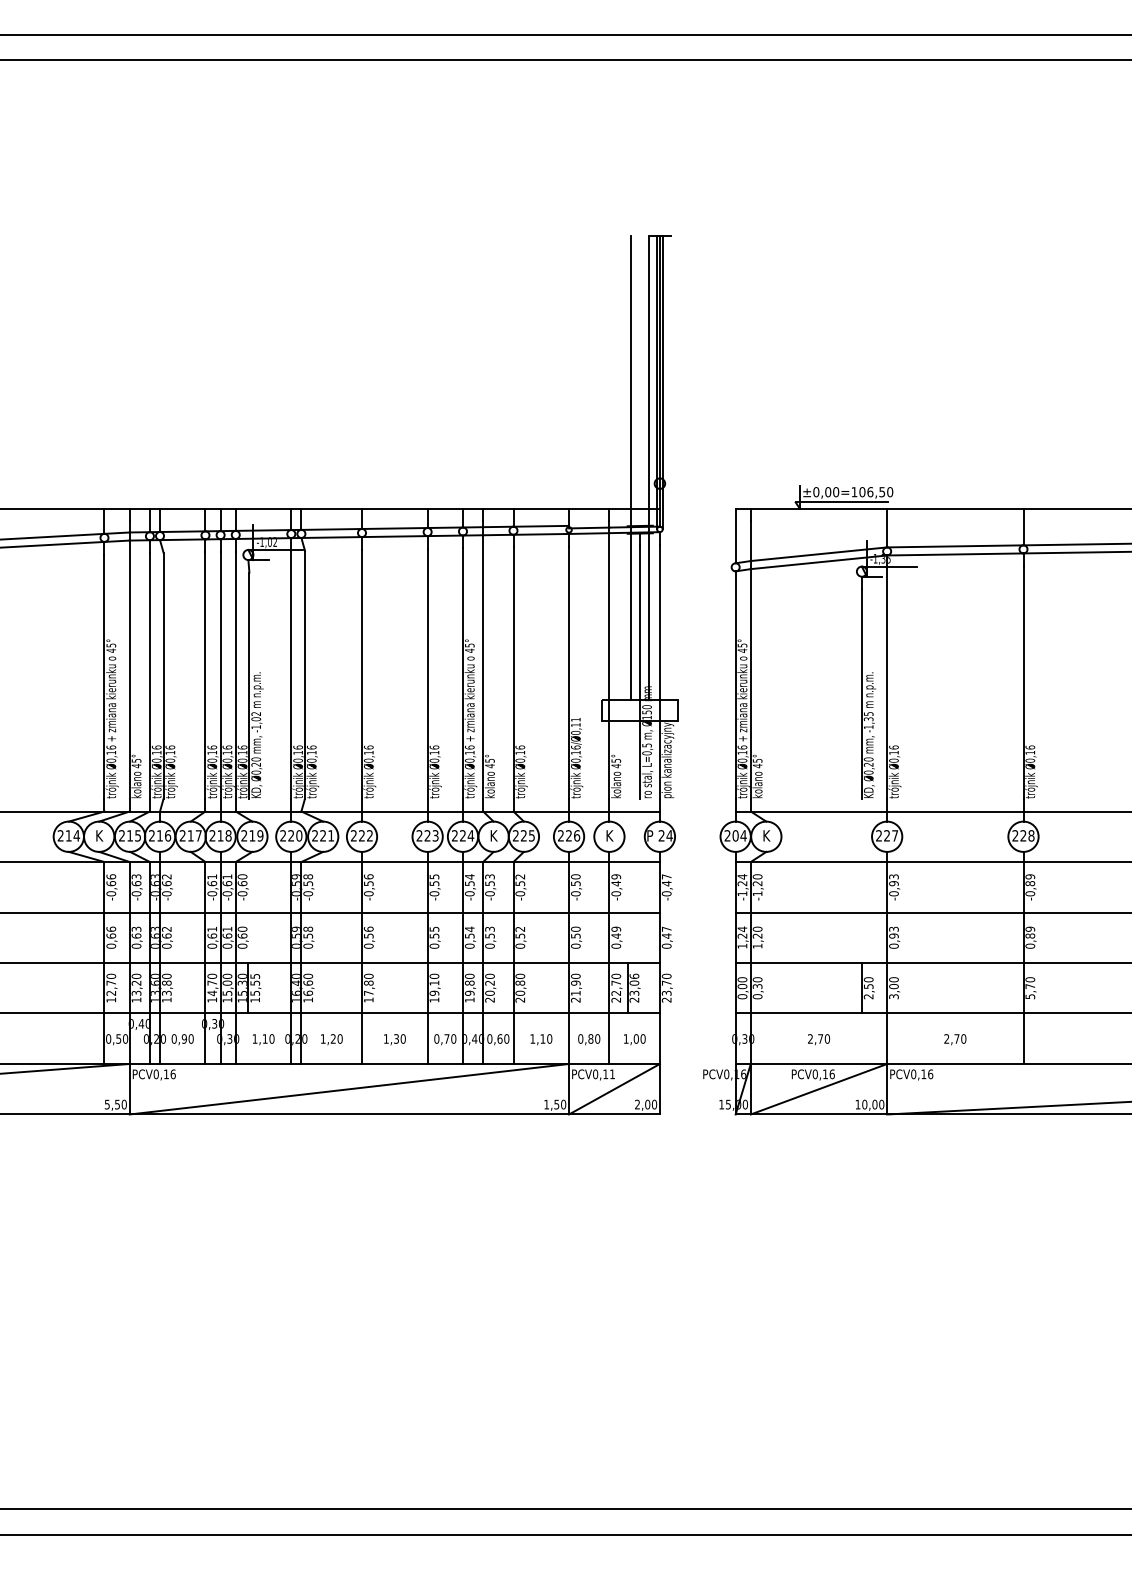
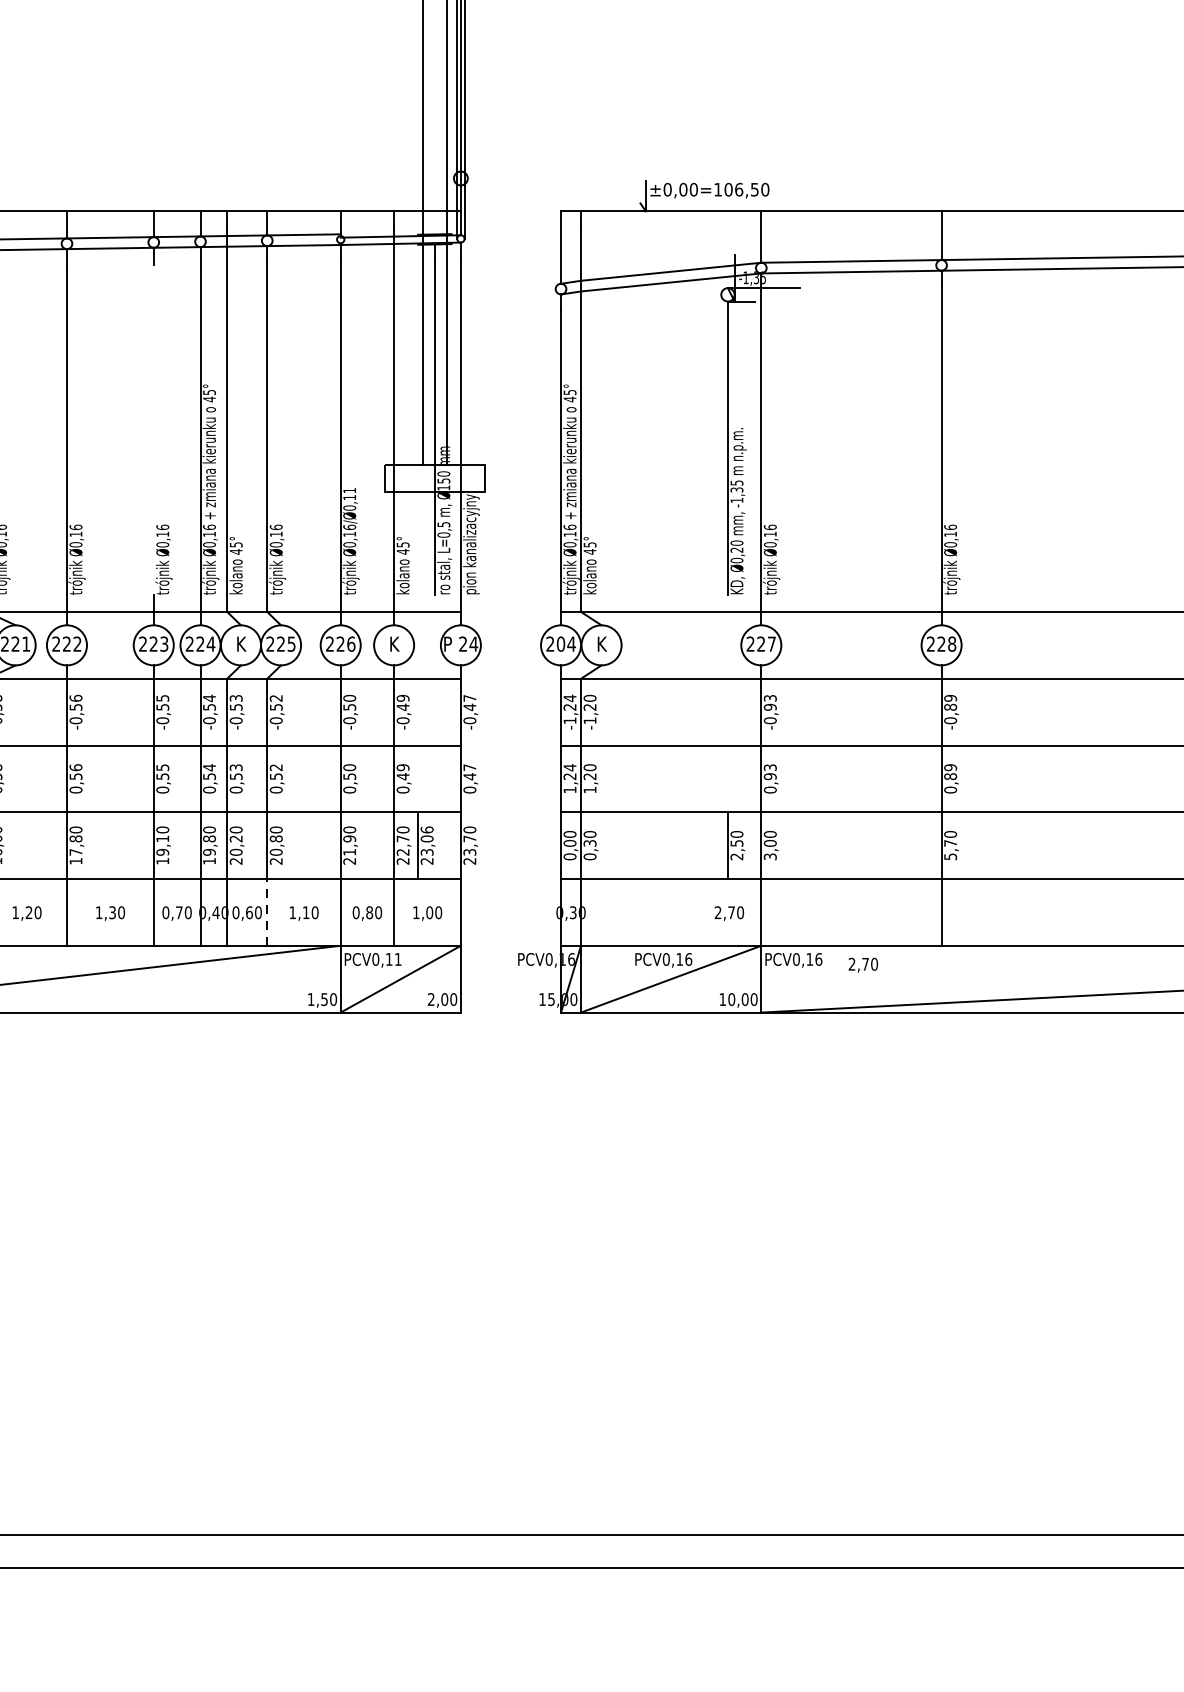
line: (841, 502) -> (700, 203), removed
line: (427, 673) -> (153, 429), removed
line: (513, 1038) -> (267, 912), solid -> dashed
text: (818, 1039) -> (728, 913), moved
text: (955, 1039) -> (863, 964), moved

